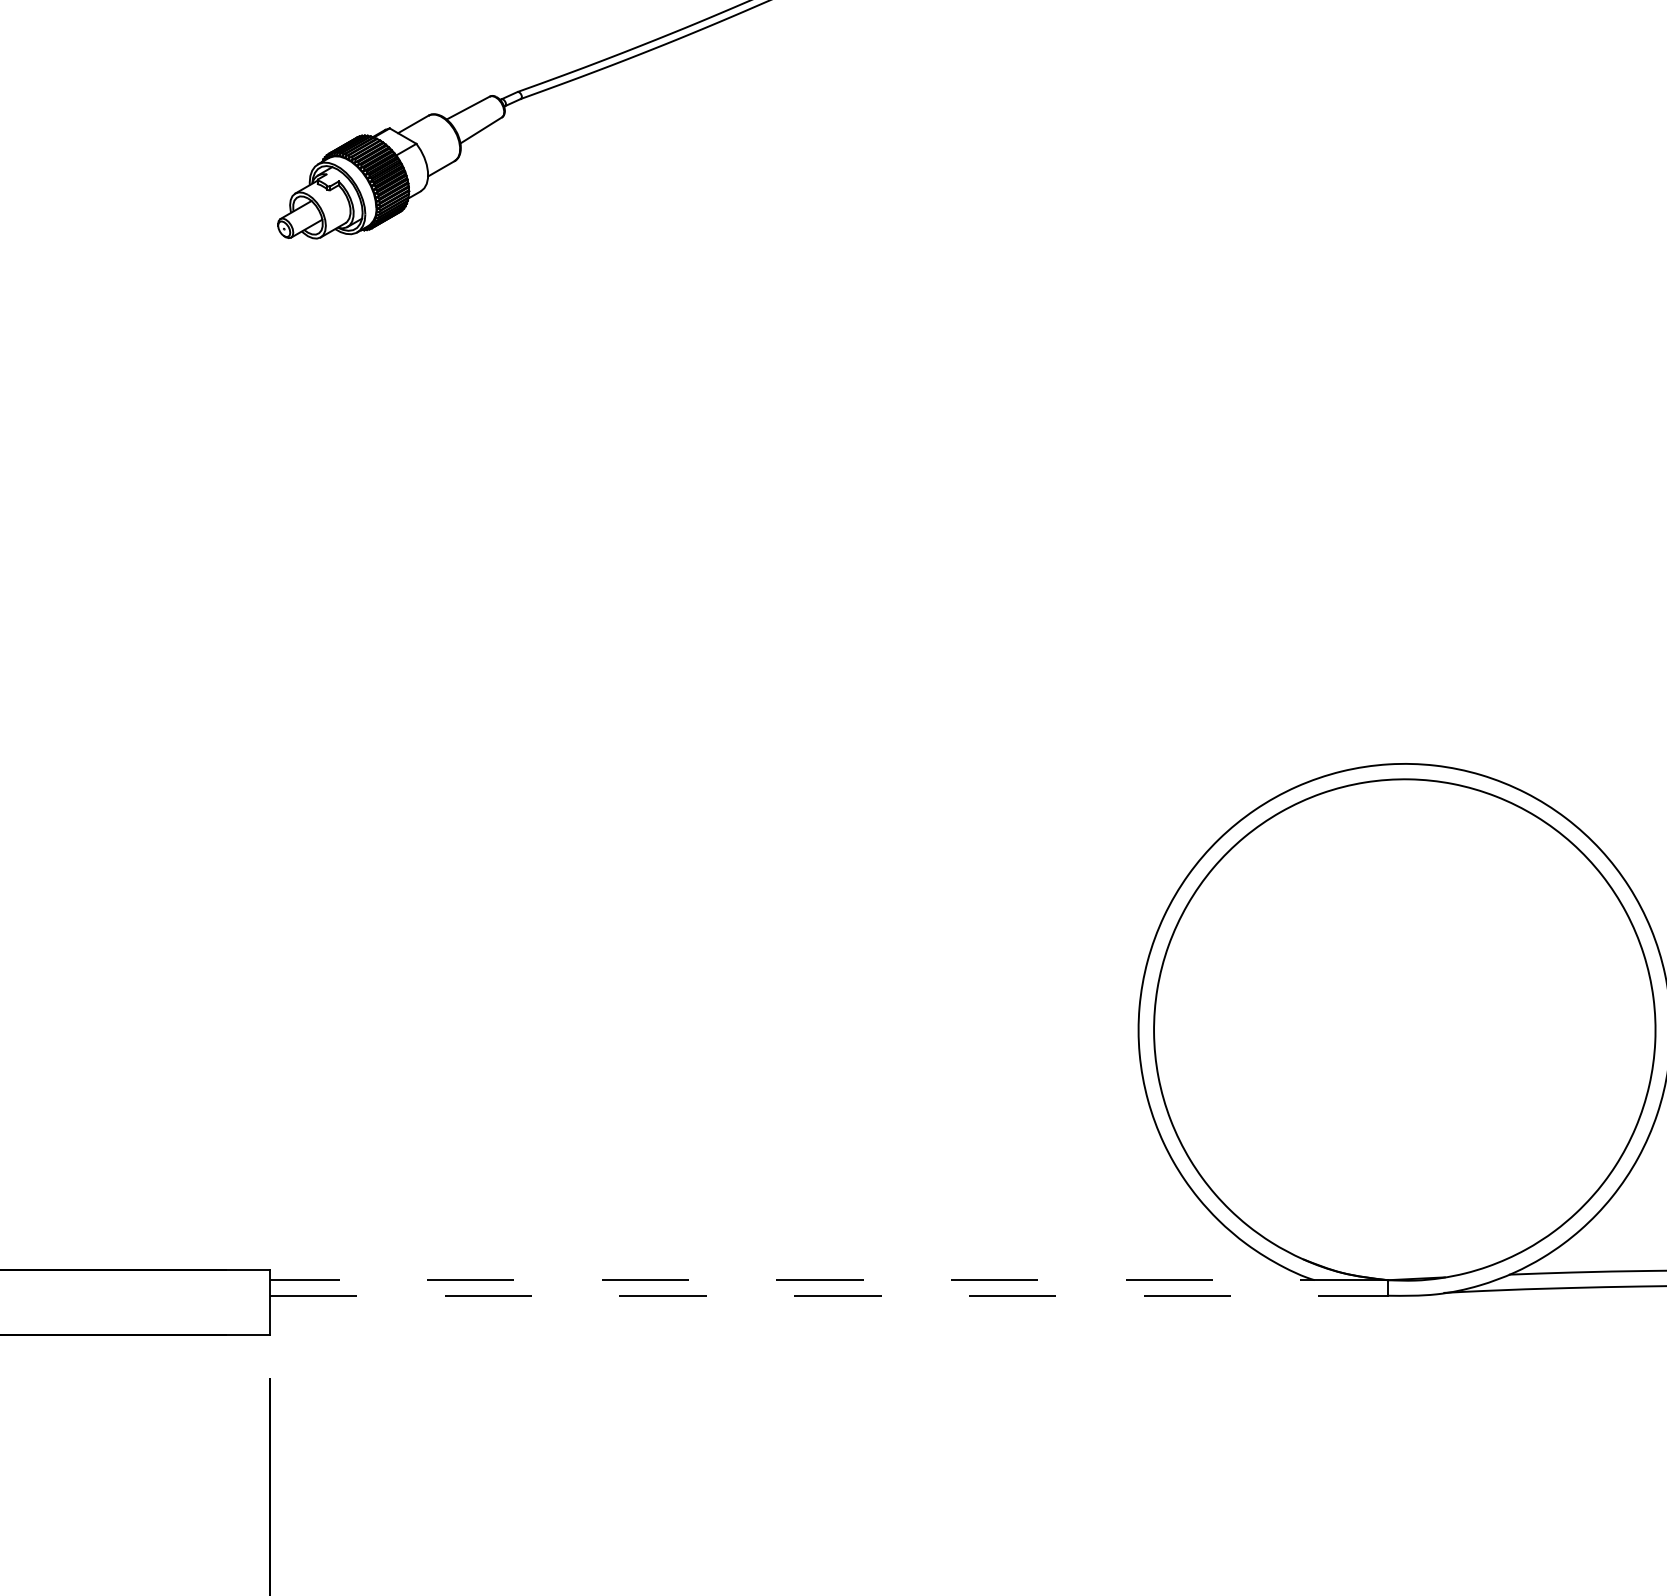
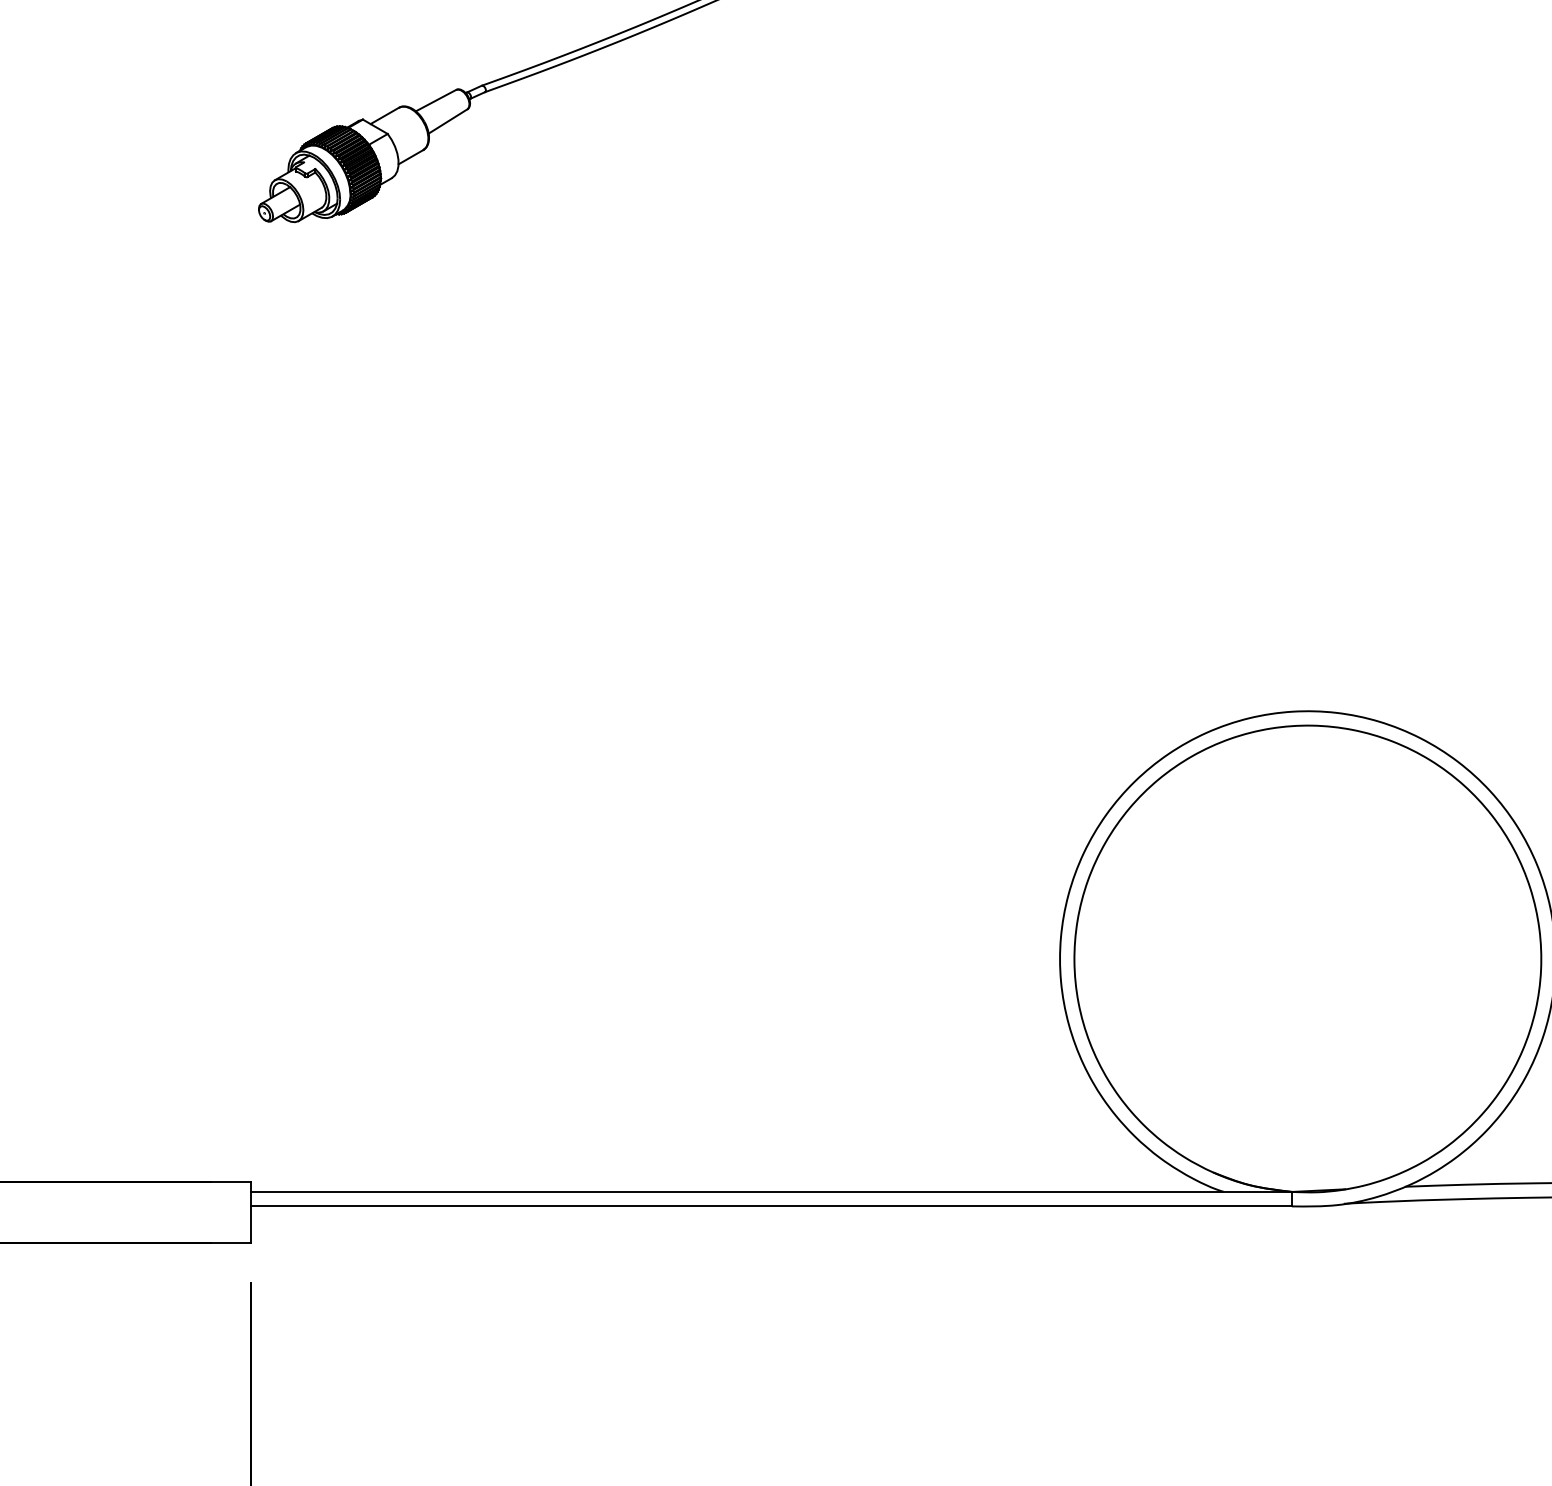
line: (828, 1280) -> (771, 1192), dashed -> solid
line: (828, 1295) -> (771, 1206), dashed -> solid

